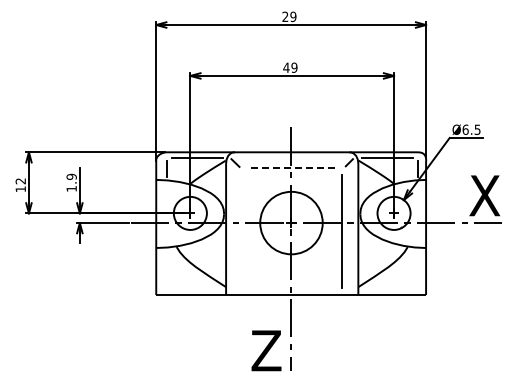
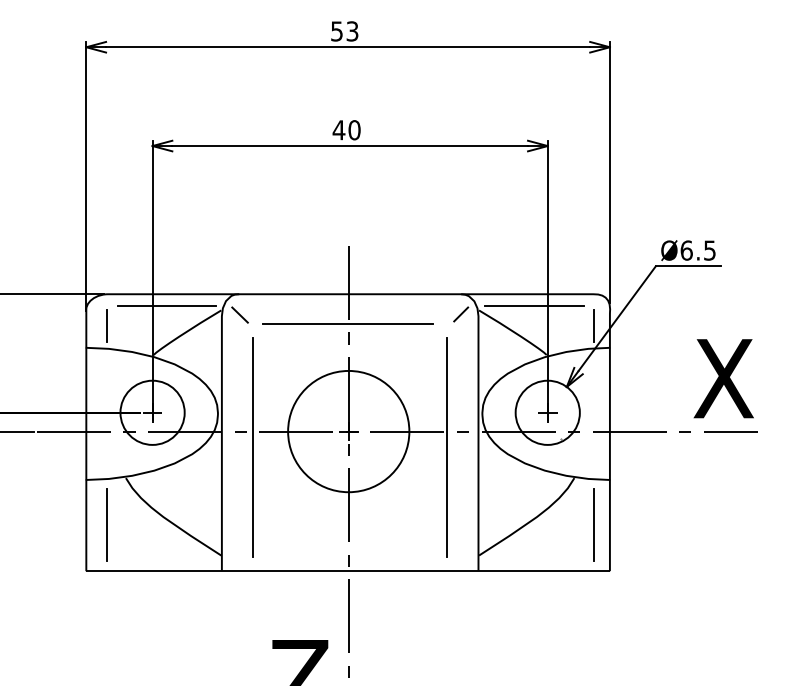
text: (289, 16) -> (344, 30), 29 -> 53
text: (294, 67) -> (354, 129), 49 -> 40
line: (291, 167) -> (348, 323), dashed -> solid
line: (242, 230) -> (253, 445), added
line: (166, 270) -> (106, 523), added
line: (417, 270) -> (593, 523), added

